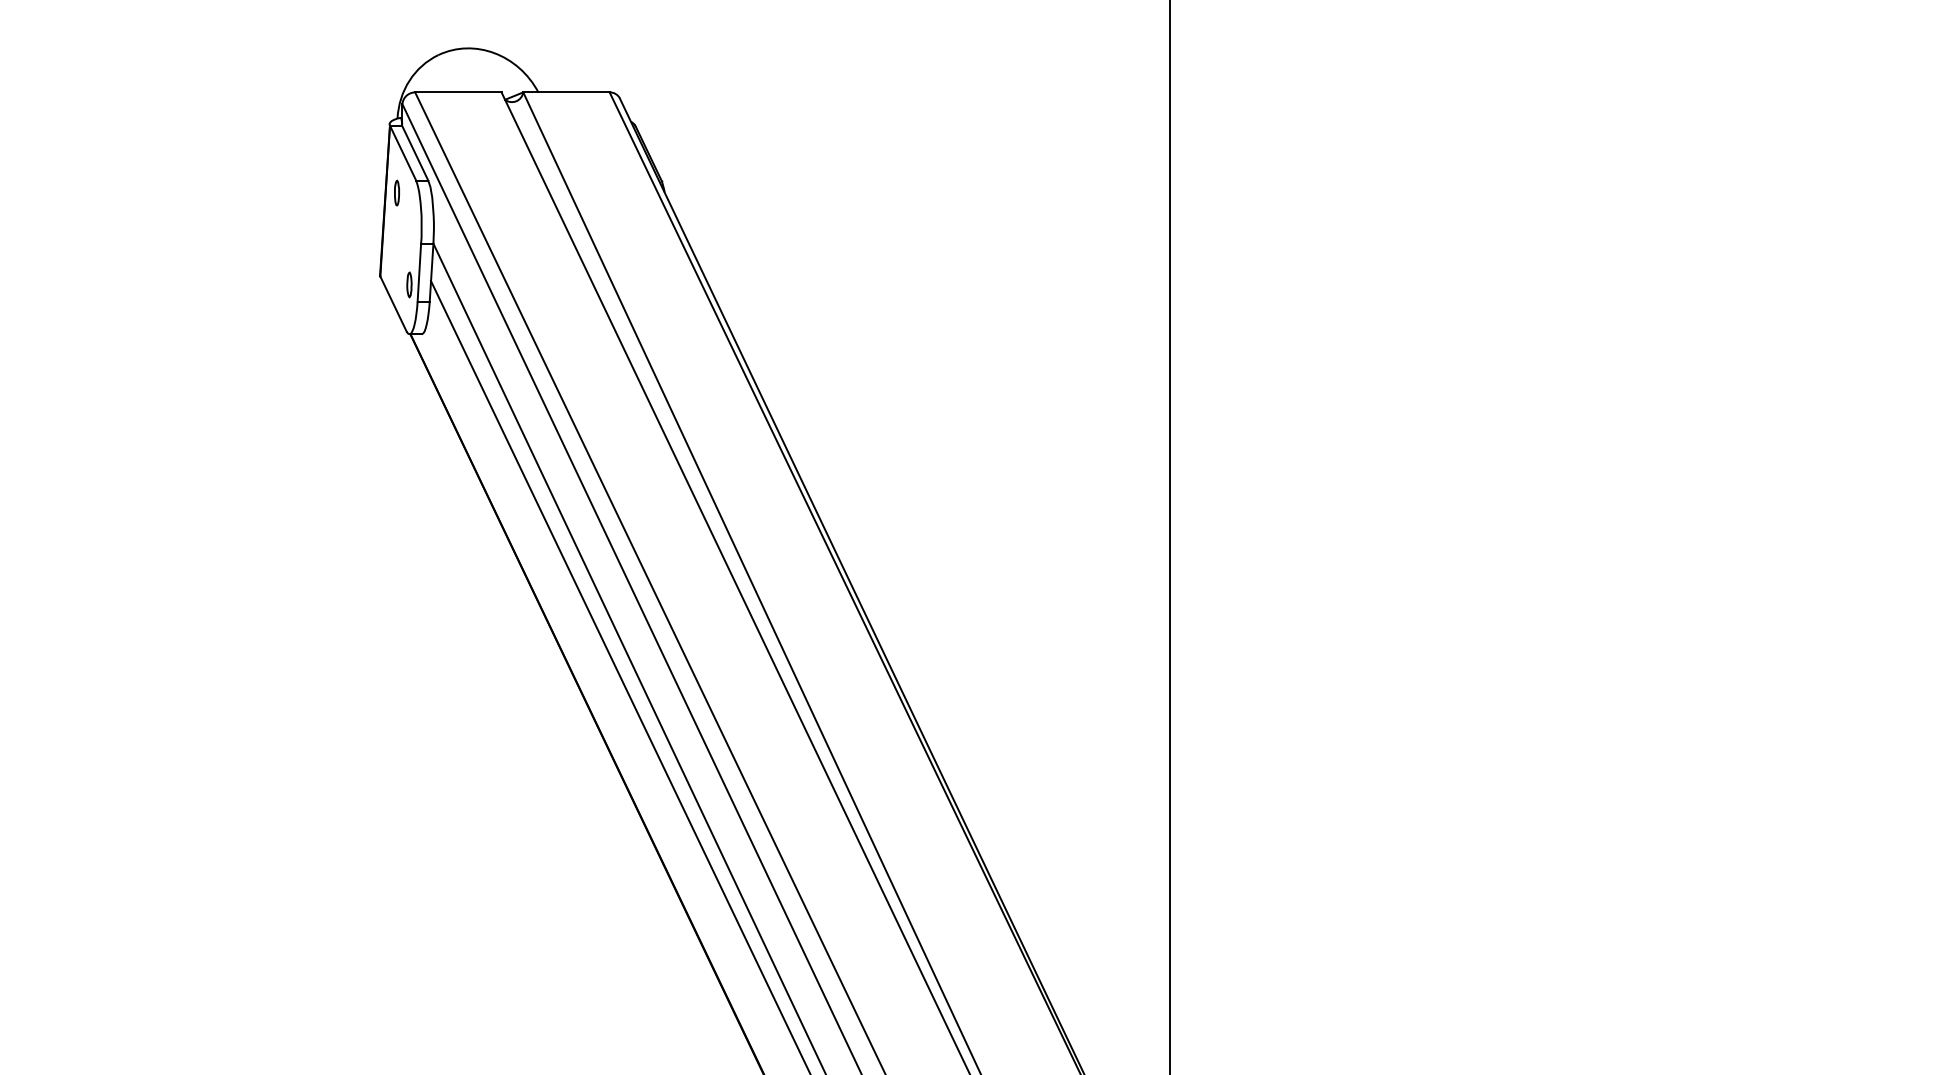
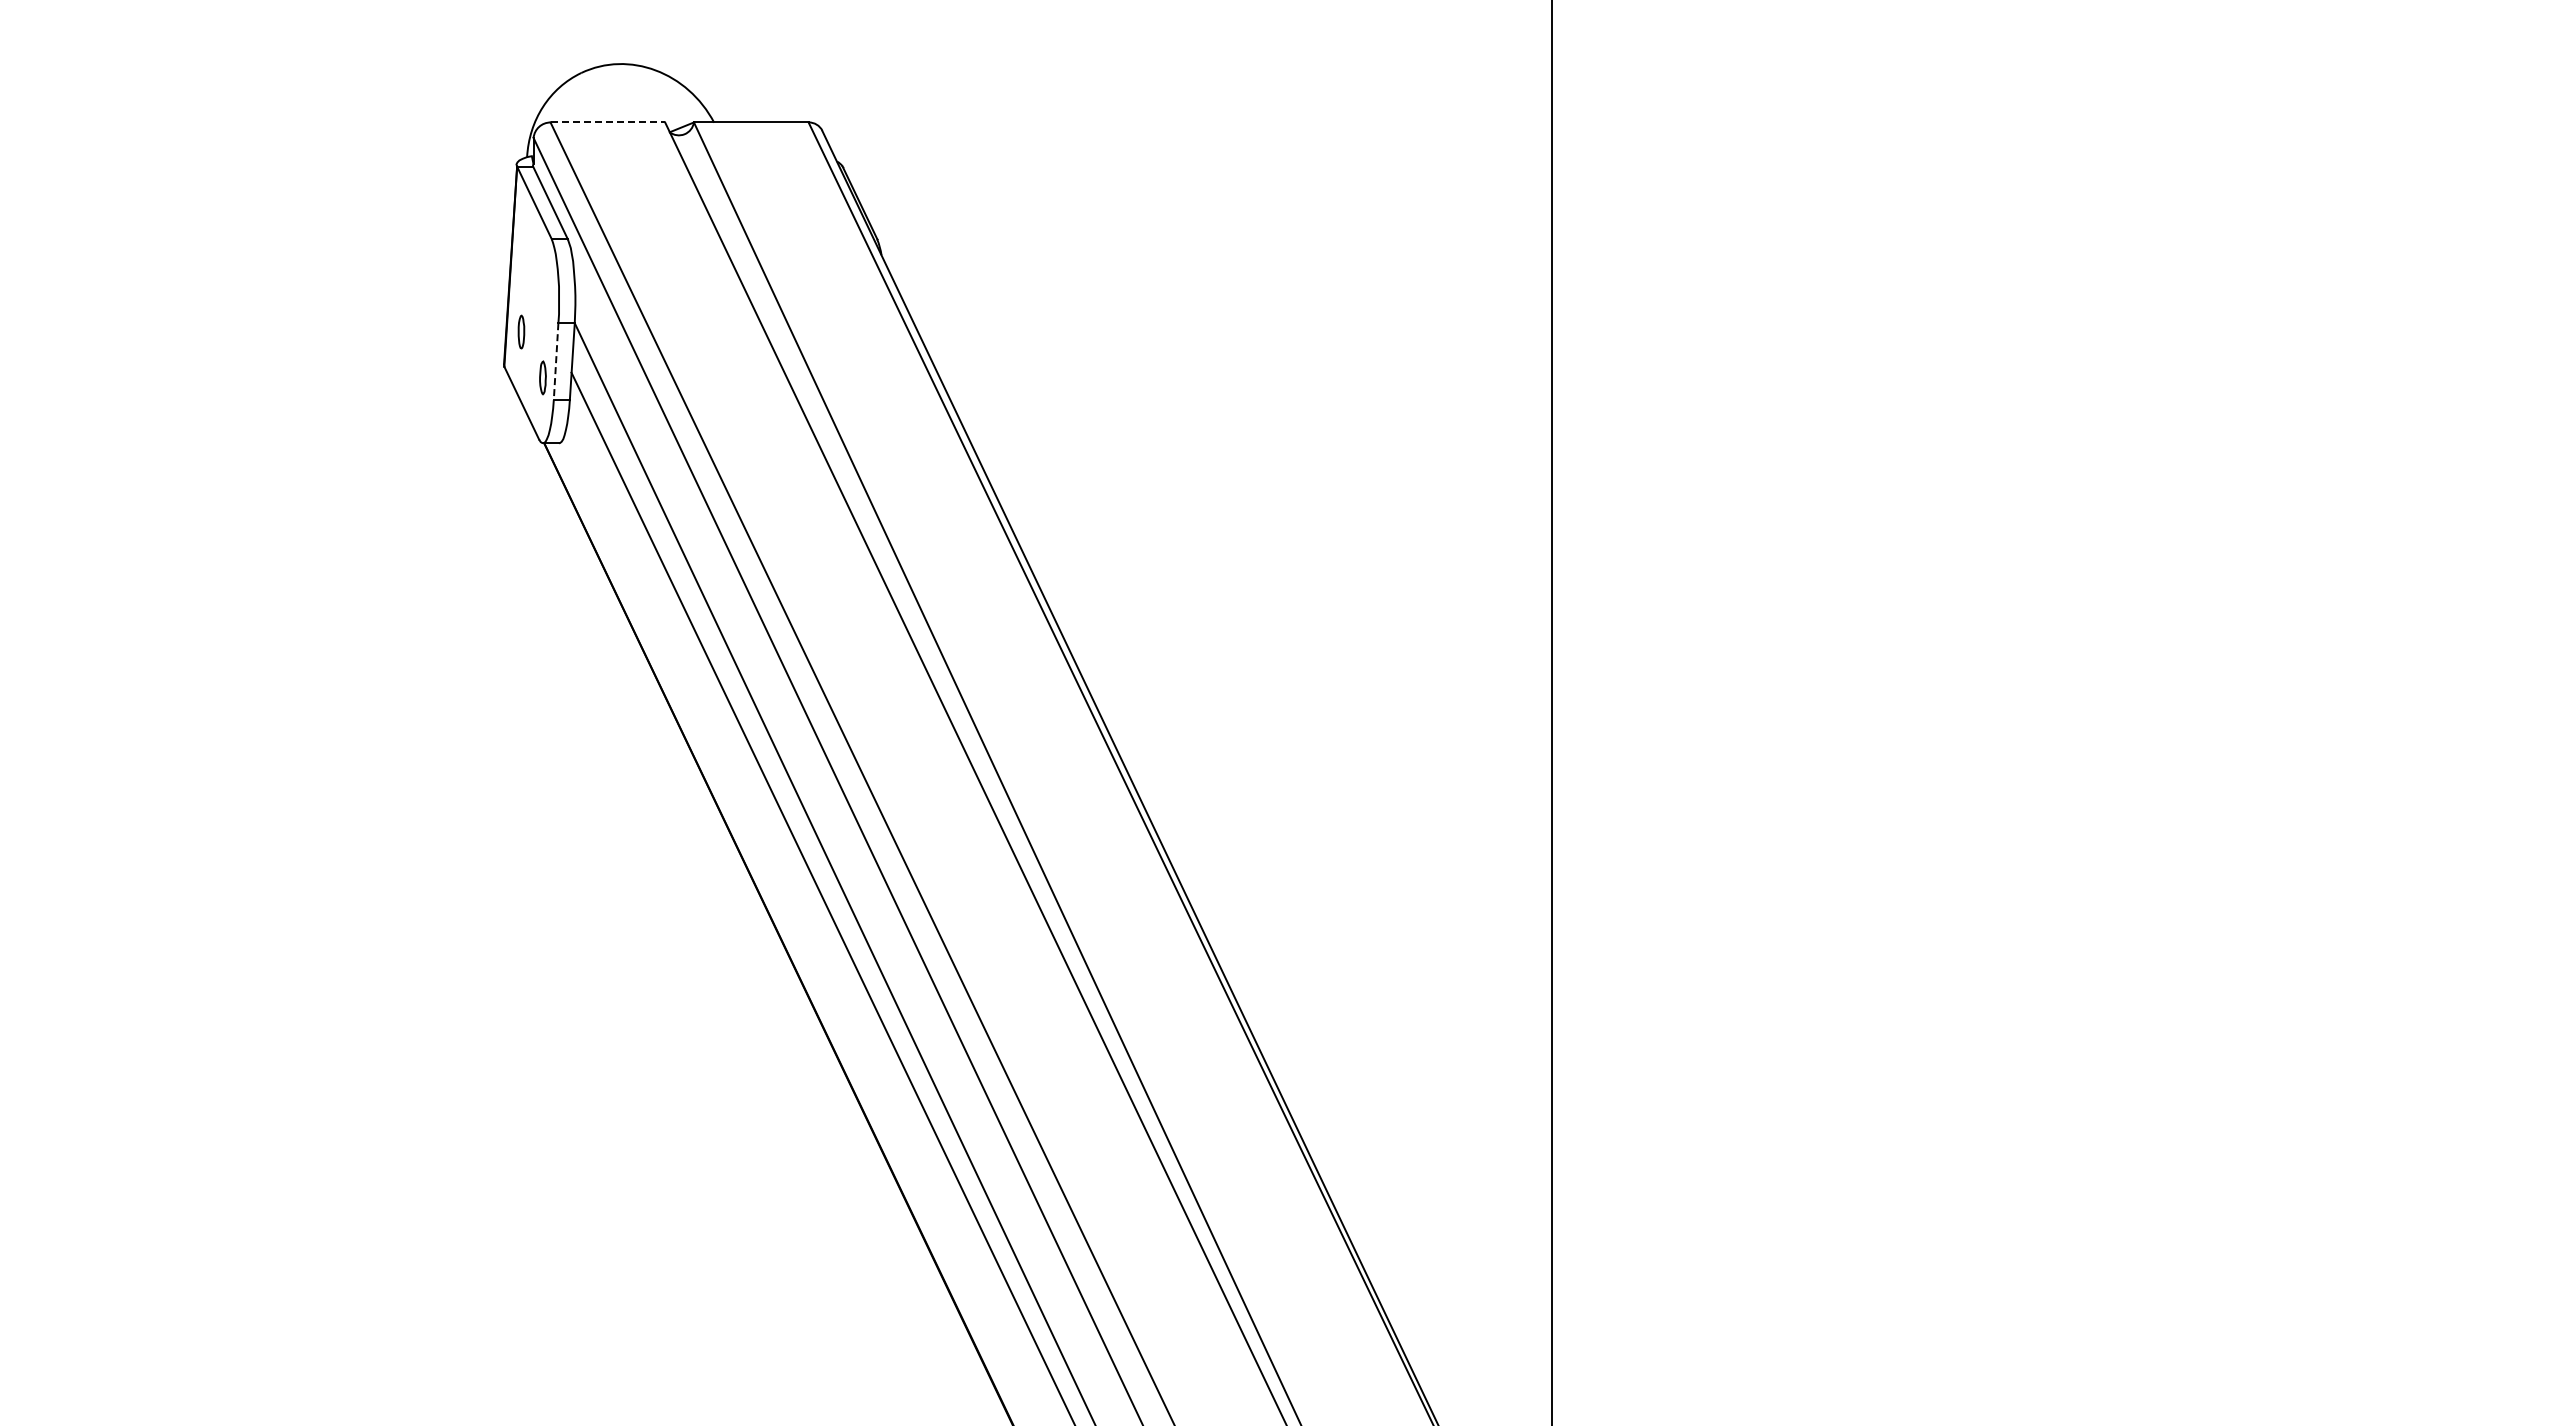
line: (458, 92) -> (608, 122), solid -> dashed
part: (397, 192) -> (521, 331), moved
line: (419, 272) -> (556, 361), solid -> dashed

